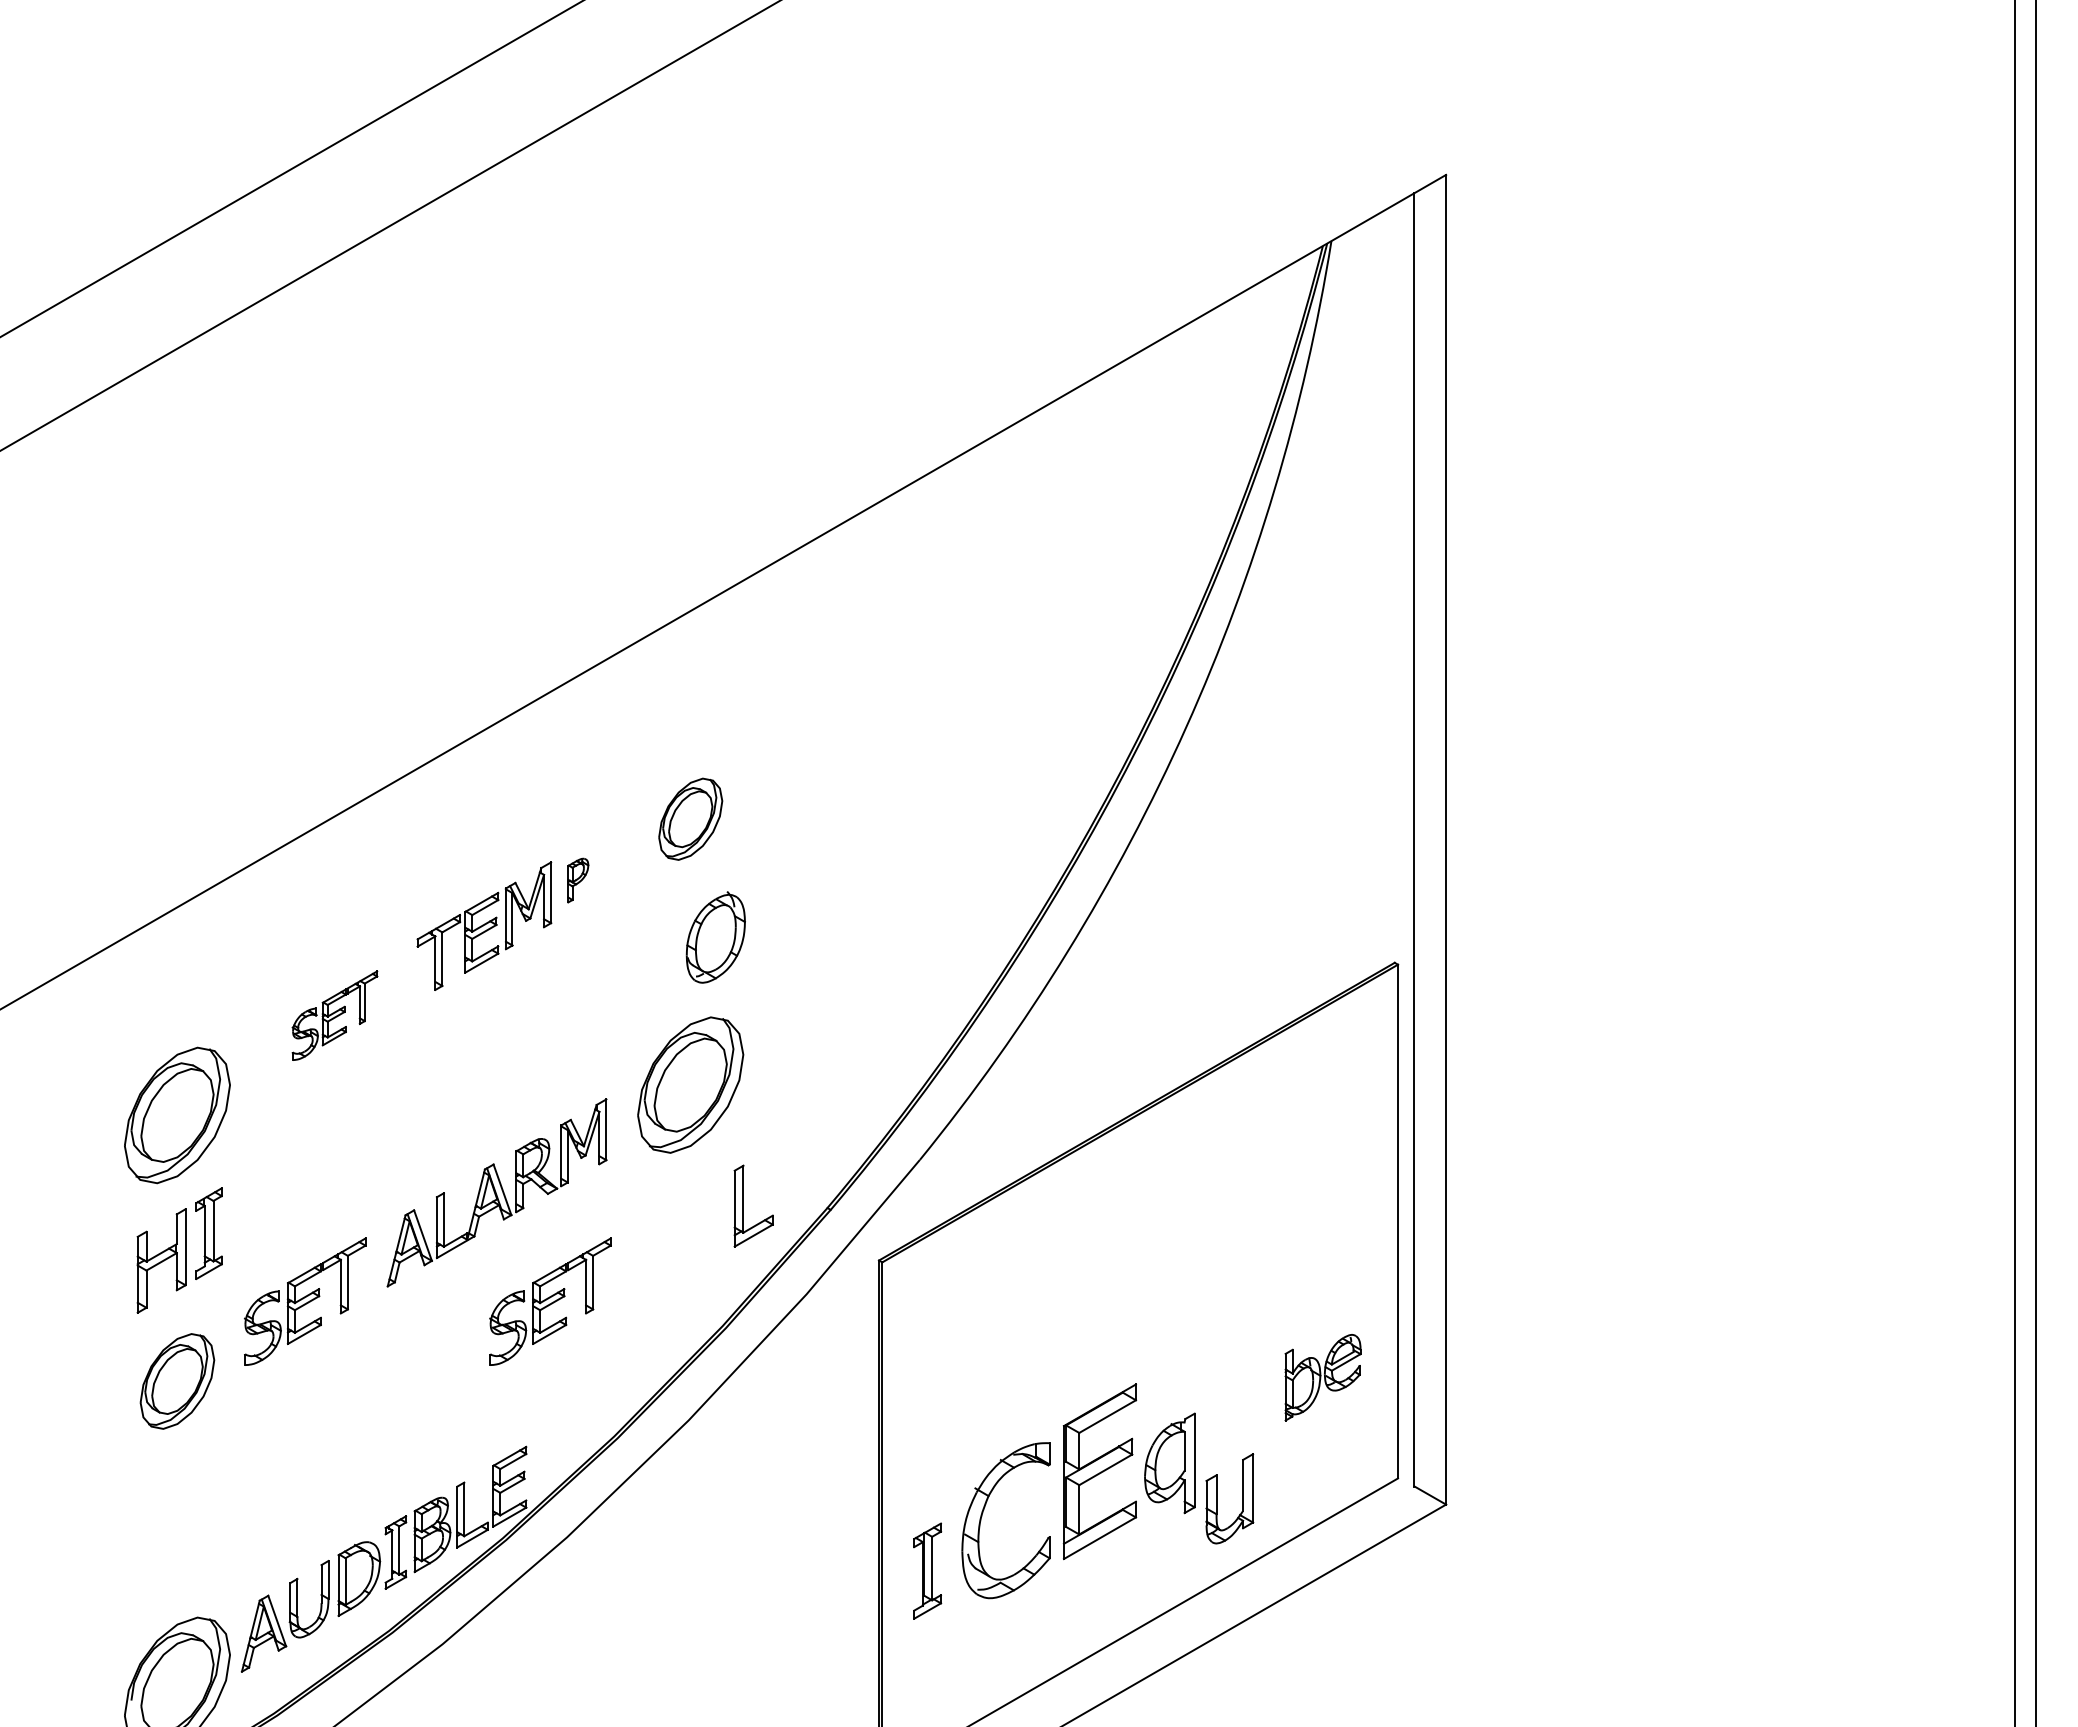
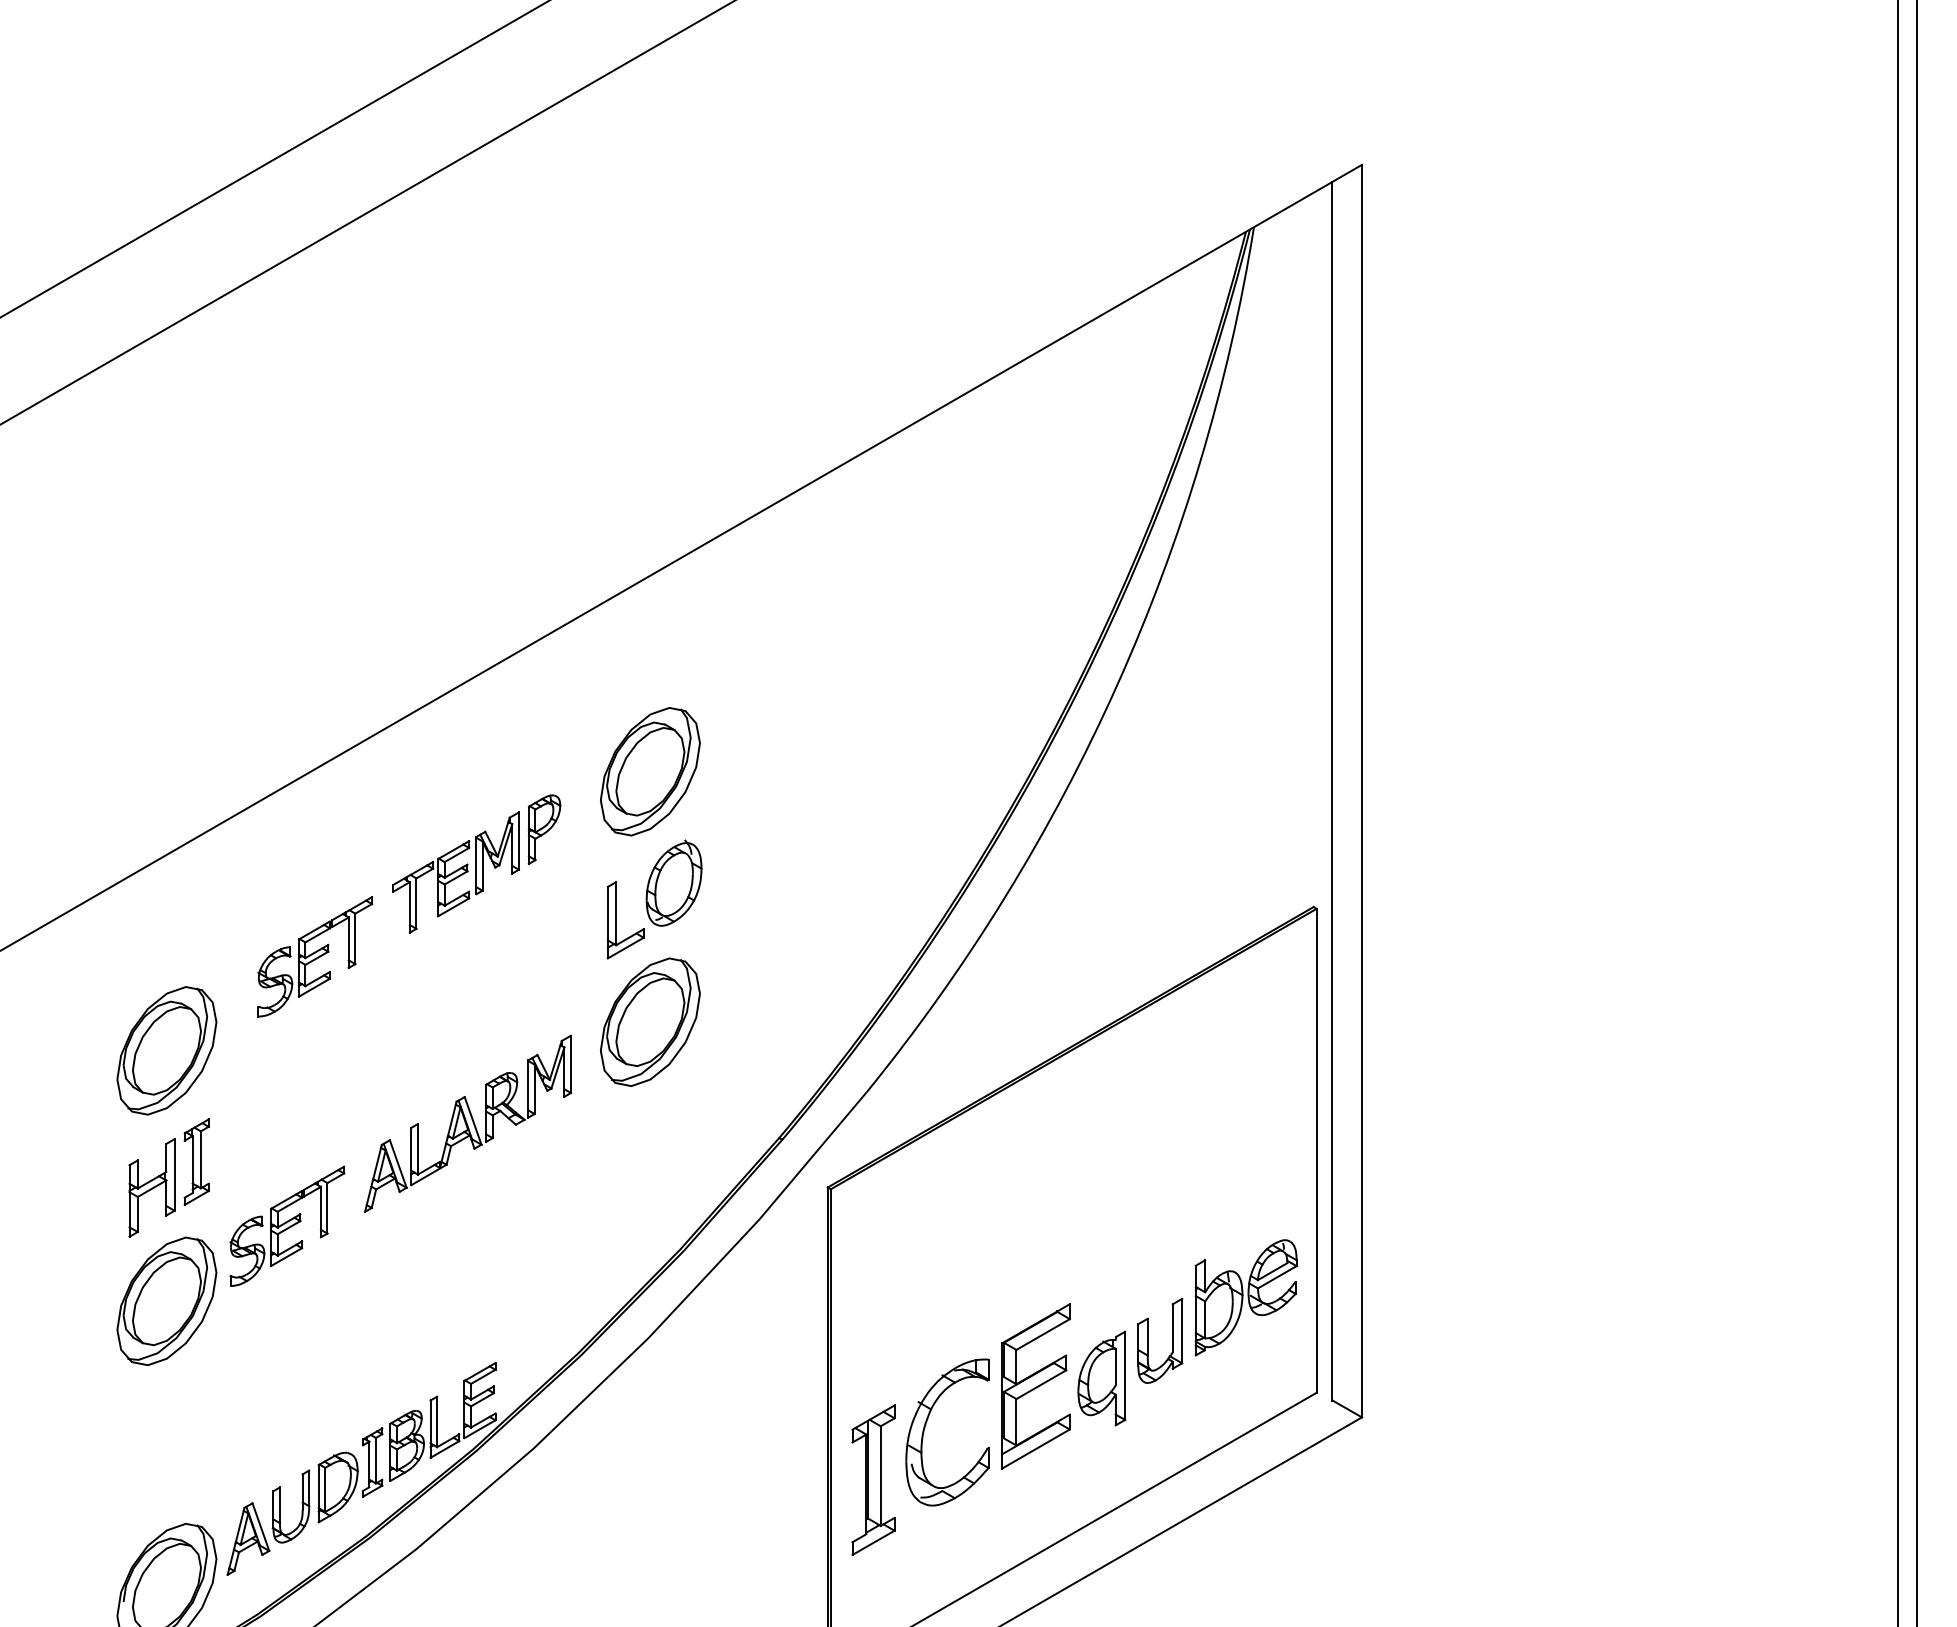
part: (690, 818) -> (650, 771), size x1.67
part: (578, 880) -> (544, 829), size x1.67
part: (335, 1015) -> (315, 956), size x1.43
part: (743, 1206) -> (616, 920), moved
part: (550, 1300) -> (518, 1225), removed
part: (1322, 1377) -> (1245, 1297), size x1.43
part: (176, 1381) -> (166, 1301), size x1.43
part: (1217, 1498) -> (1148, 1340), moved
part: (927, 1570) -> (873, 1479), size x1.67

